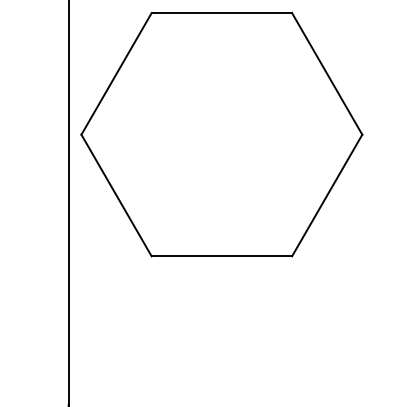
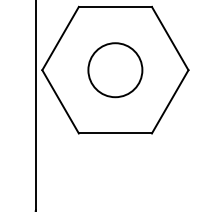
circle: (222, 135) -> (115, 70), added

